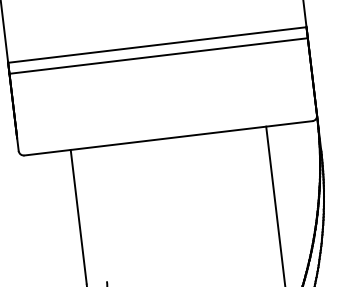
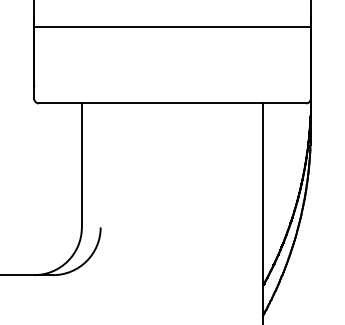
line: (157, 44) -> (172, 16), removed

